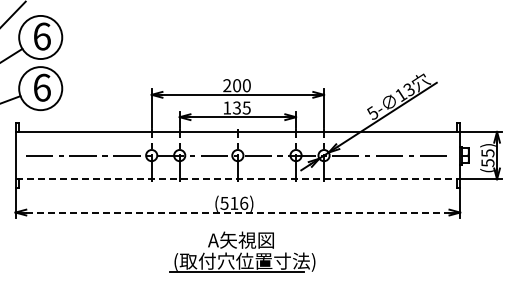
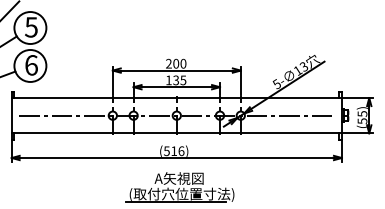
text: (41, 36) -> (31, 27), 6 -> 5
line: (238, 179) -> (177, 133), dashed -> solid
line: (237, 212) -> (176, 157), dashed -> solid

